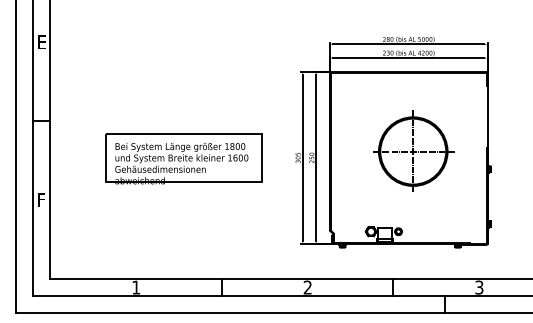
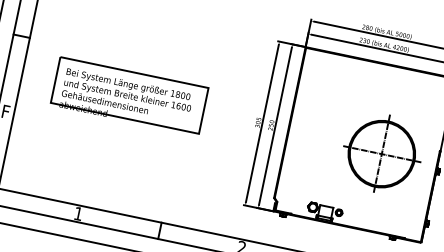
part: (413, 150) -> (382, 153), moved
part: (183, 158) -> (129, 96), moved

